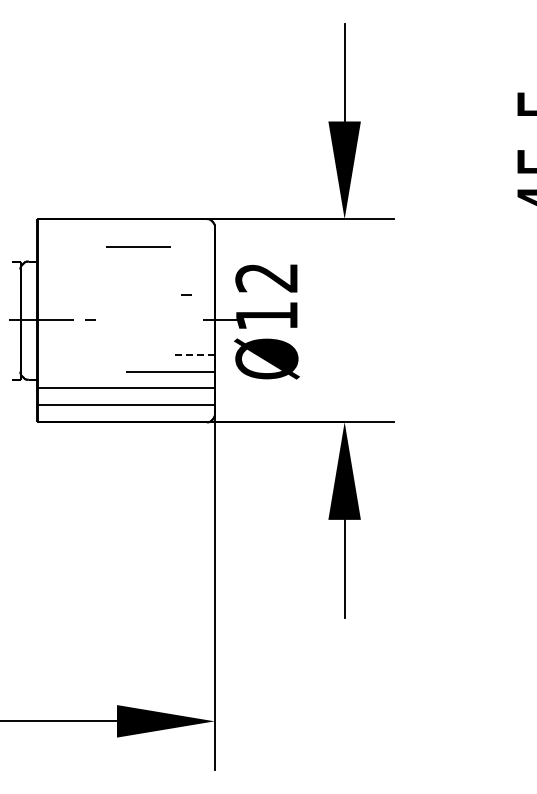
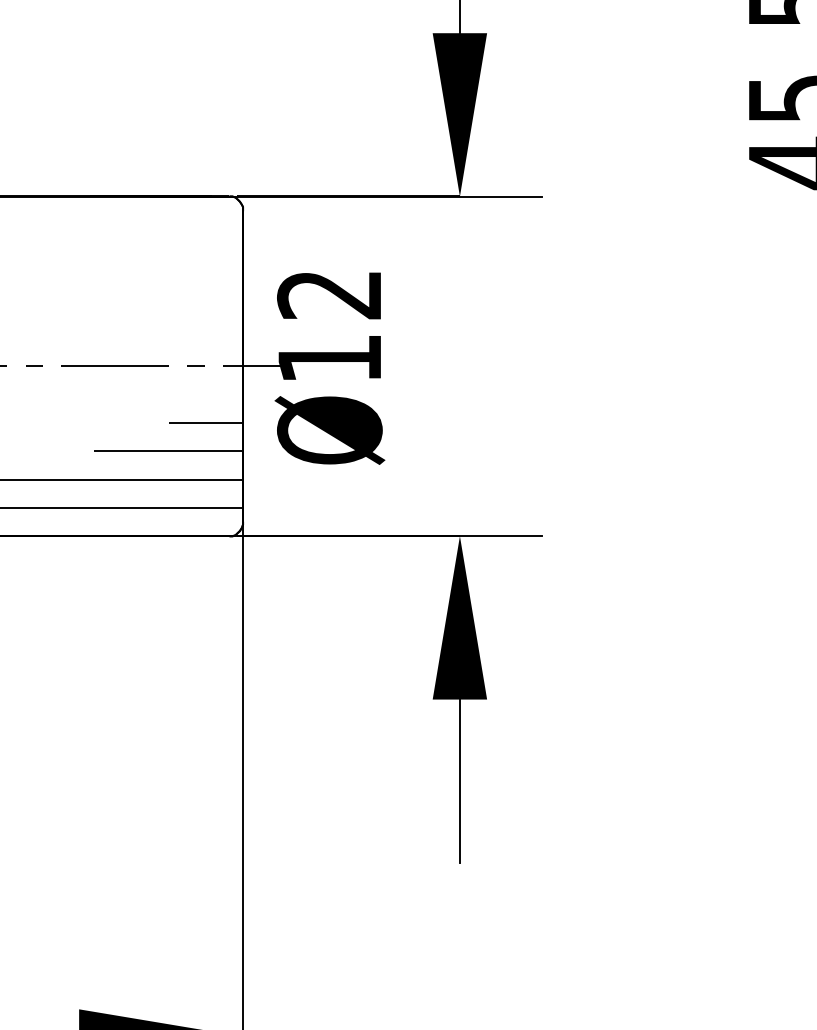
line: (138, 246) -> (115, 364), moved
line: (186, 294) -> (195, 364), moved
line: (192, 354) -> (205, 422), dashed -> solid

